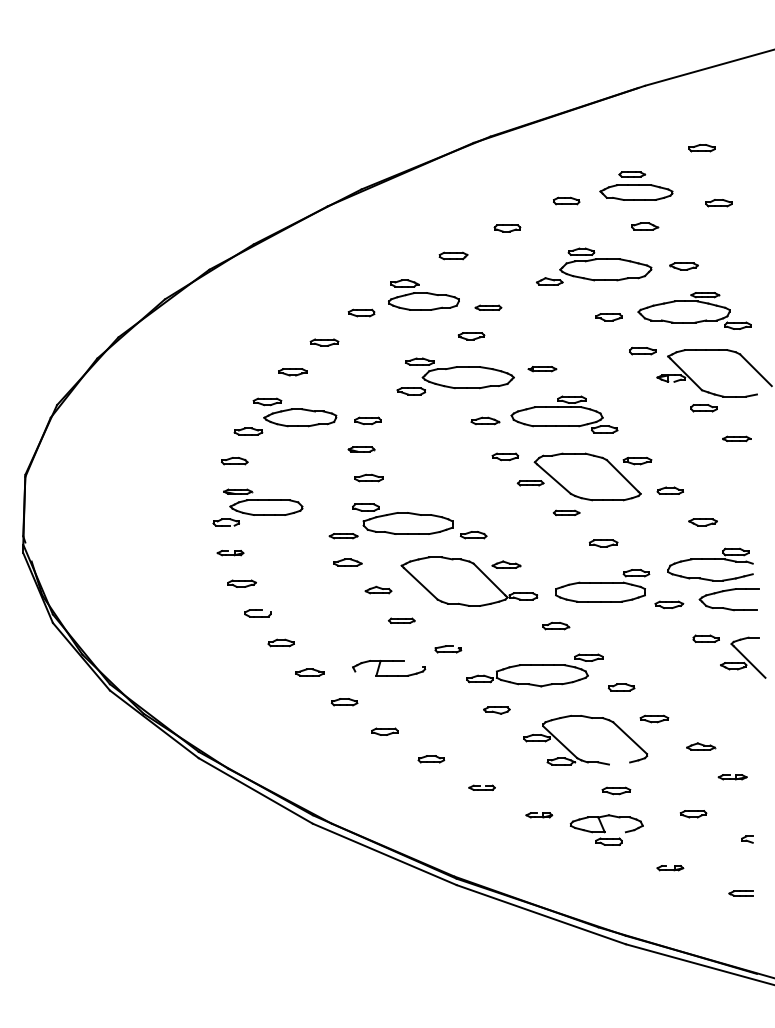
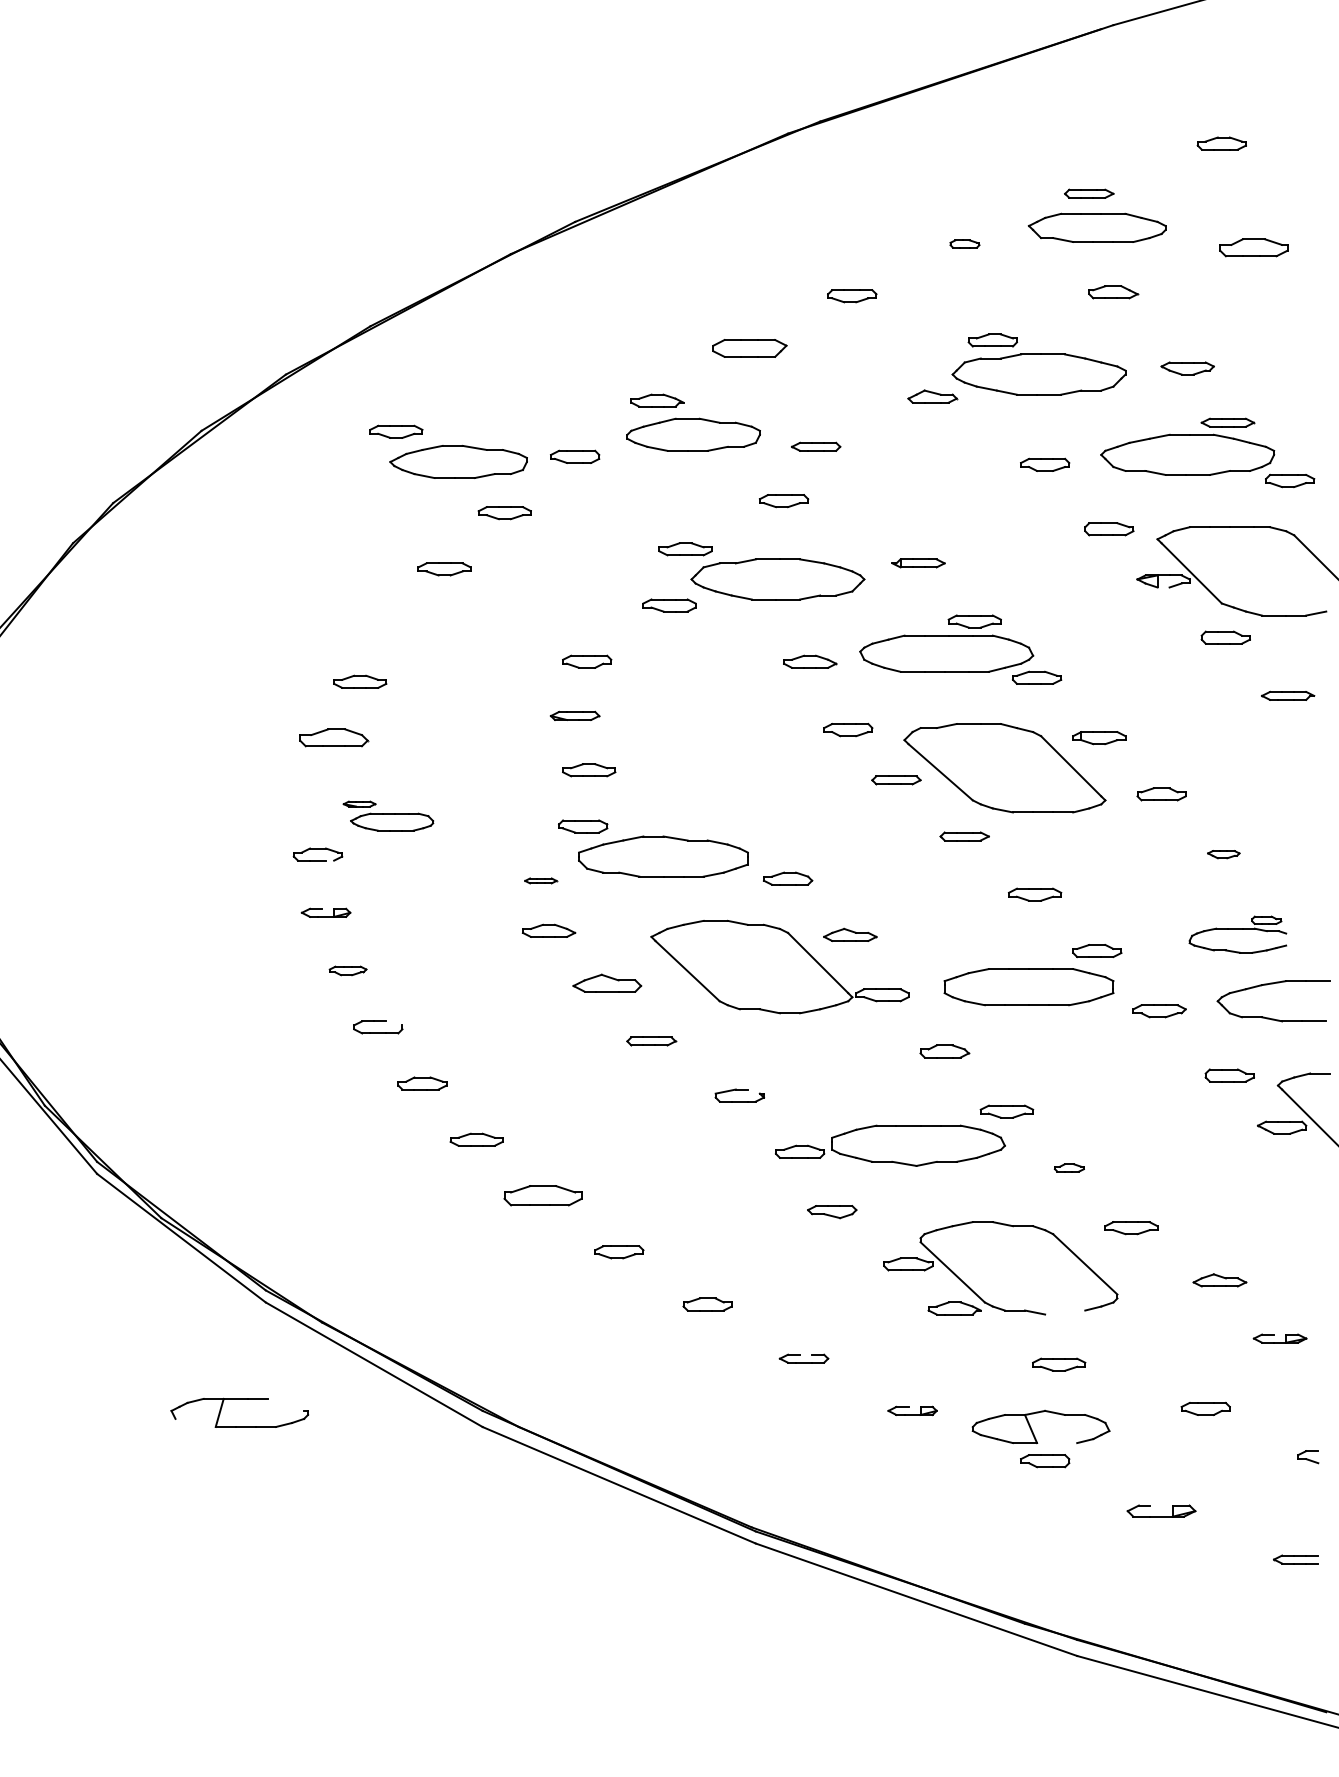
part: (566, 200) -> (964, 243), size x0.6
part: (718, 203) -> (1253, 248), size x1.4
part: (453, 255) -> (749, 347), size x1.4
part: (294, 412) -> (447, 451), moved
part: (234, 461) -> (333, 738), size x1.4
part: (263, 501) -> (388, 814), size x0.6
part: (702, 522) -> (1222, 854), size x0.6
part: (343, 536) -> (540, 881), size x0.6
part: (710, 564) -> (1237, 934), size x0.6
part: (241, 583) -> (346, 970), size x0.7
part: (378, 589) -> (607, 981), size x1.4
part: (389, 661) -> (240, 1399), moved
part: (621, 687) -> (1068, 1168), size x0.6
part: (344, 702) -> (542, 1196), size x1.6
part: (670, 868) -> (1161, 1512), size x1.4

